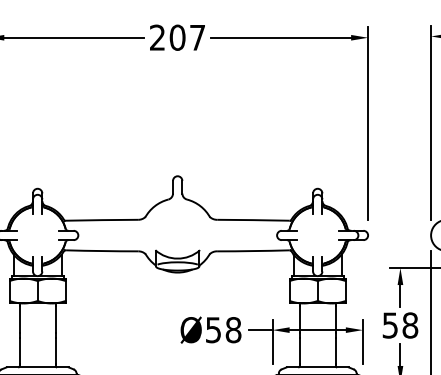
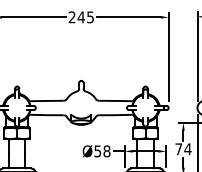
text: (186, 38) -> (85, 17), 207 -> 245
text: (400, 326) -> (183, 149), 58 -> 74

